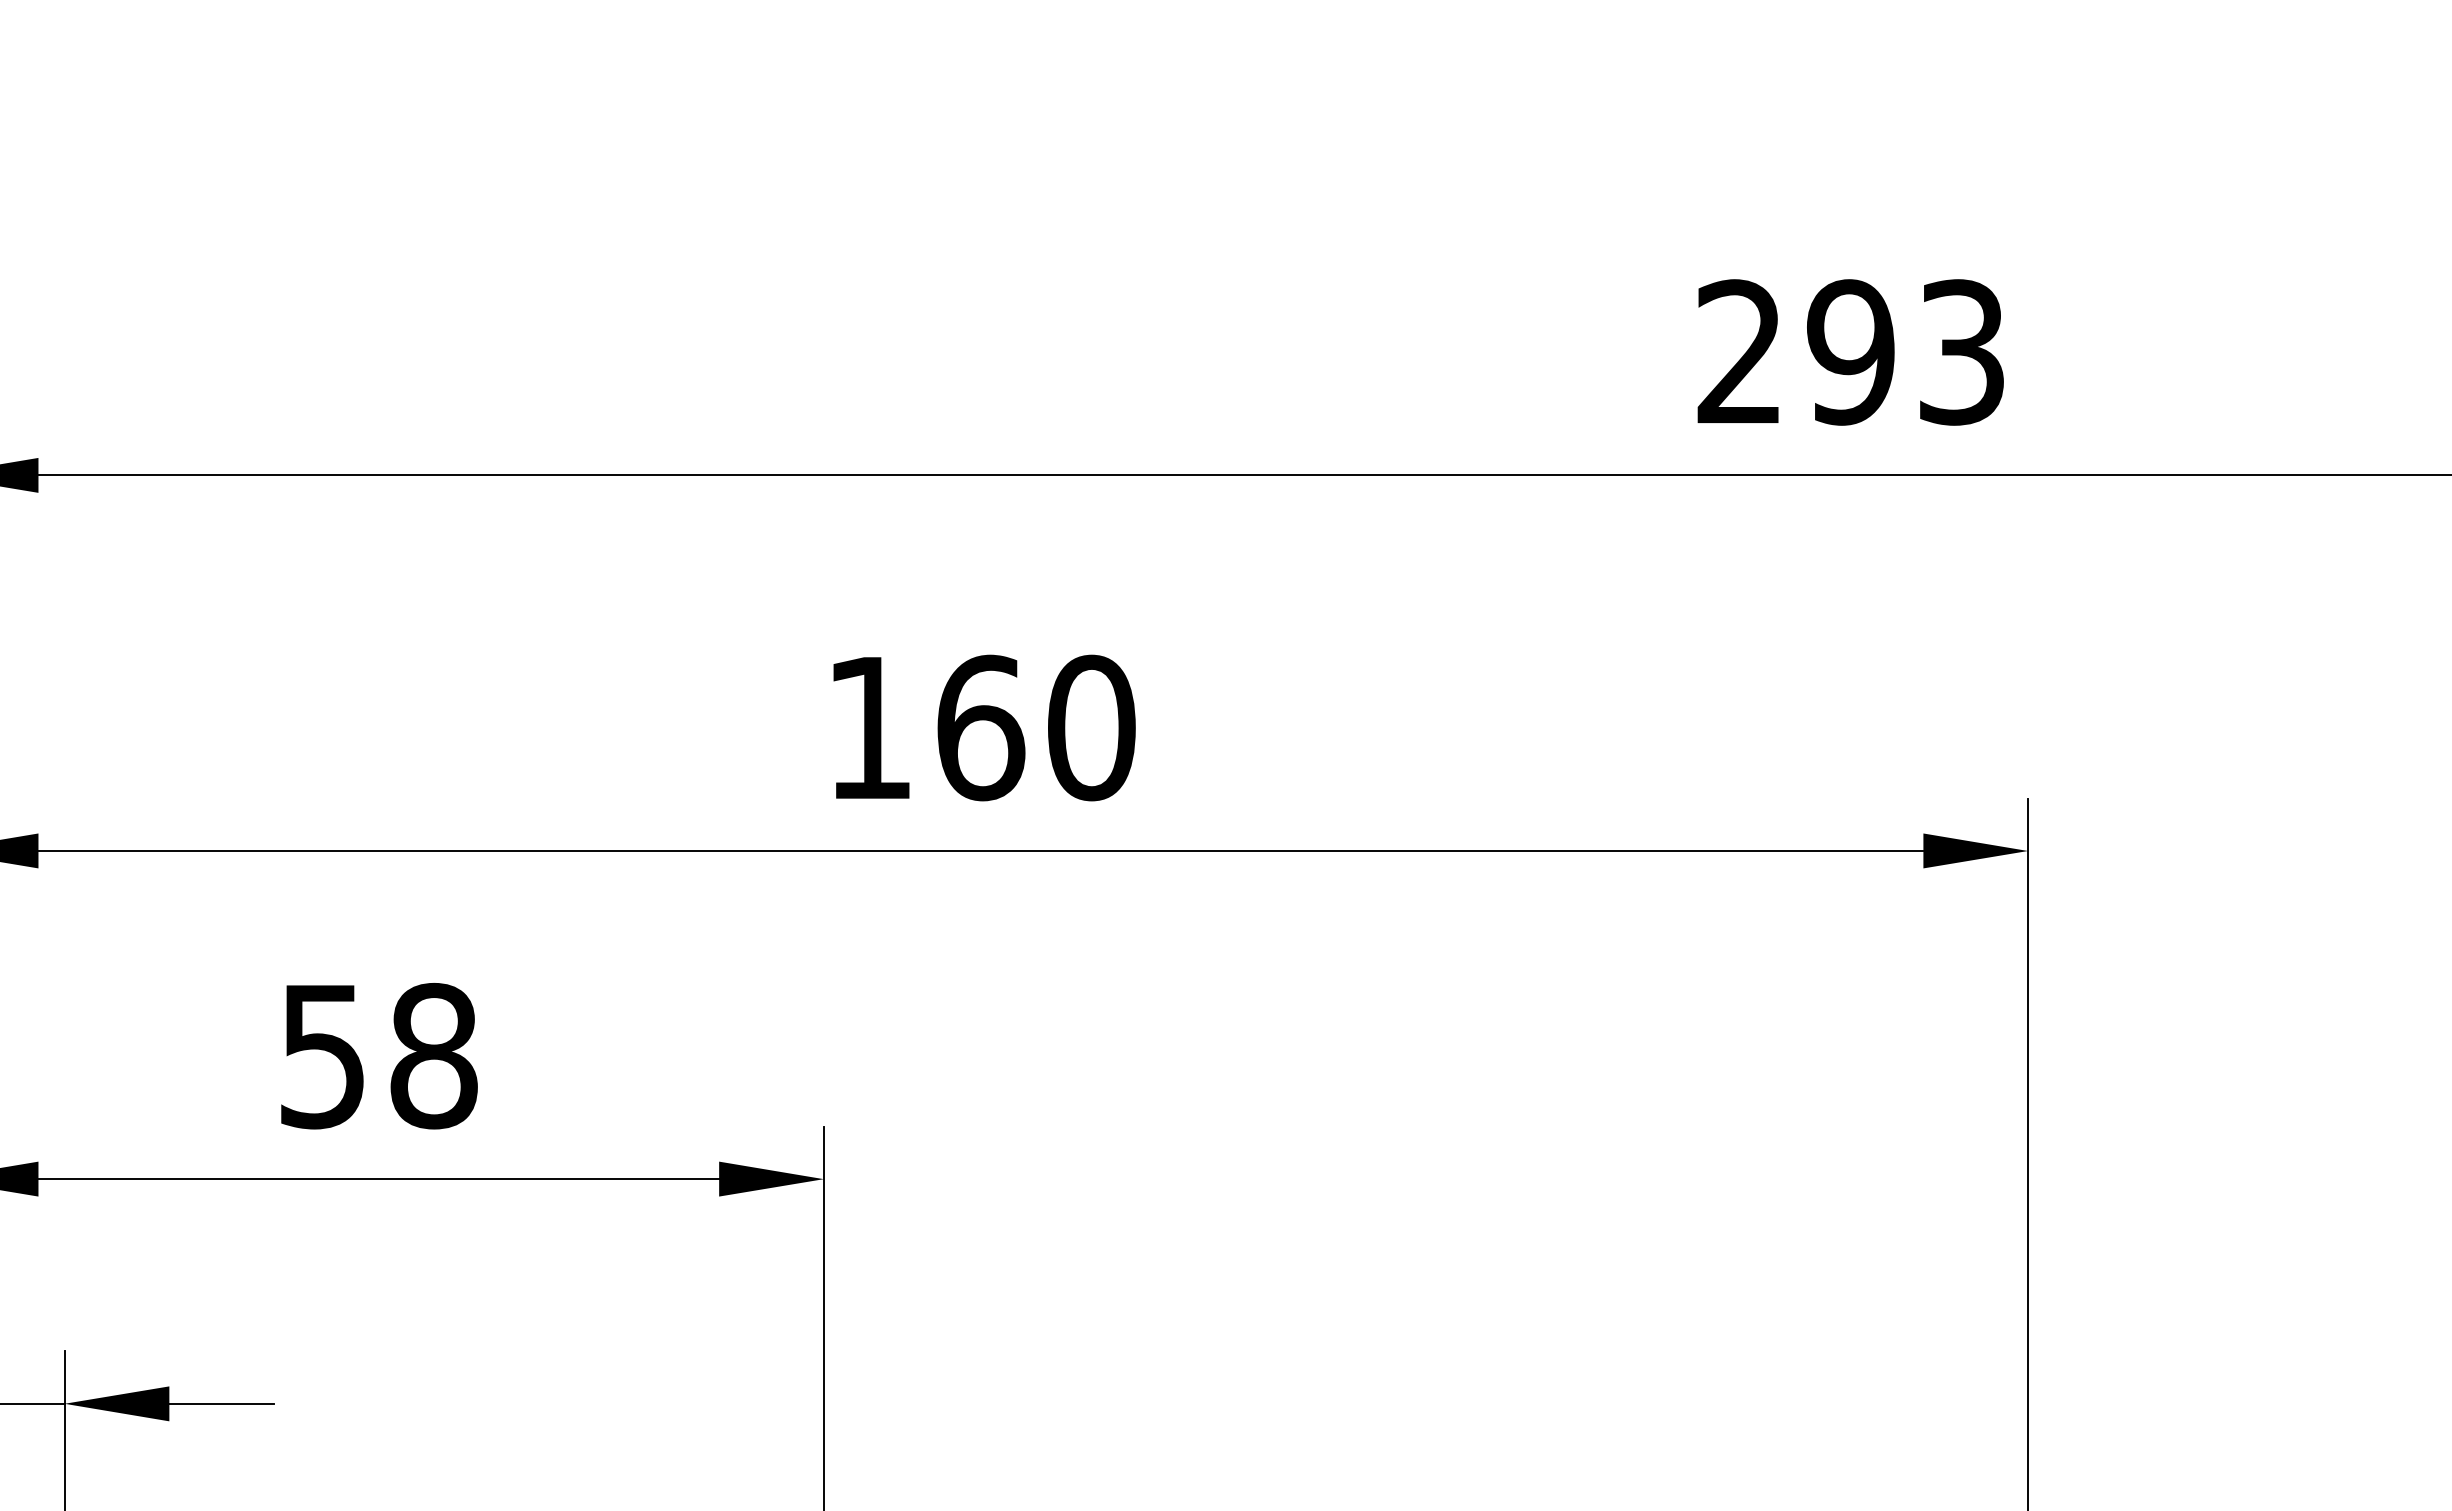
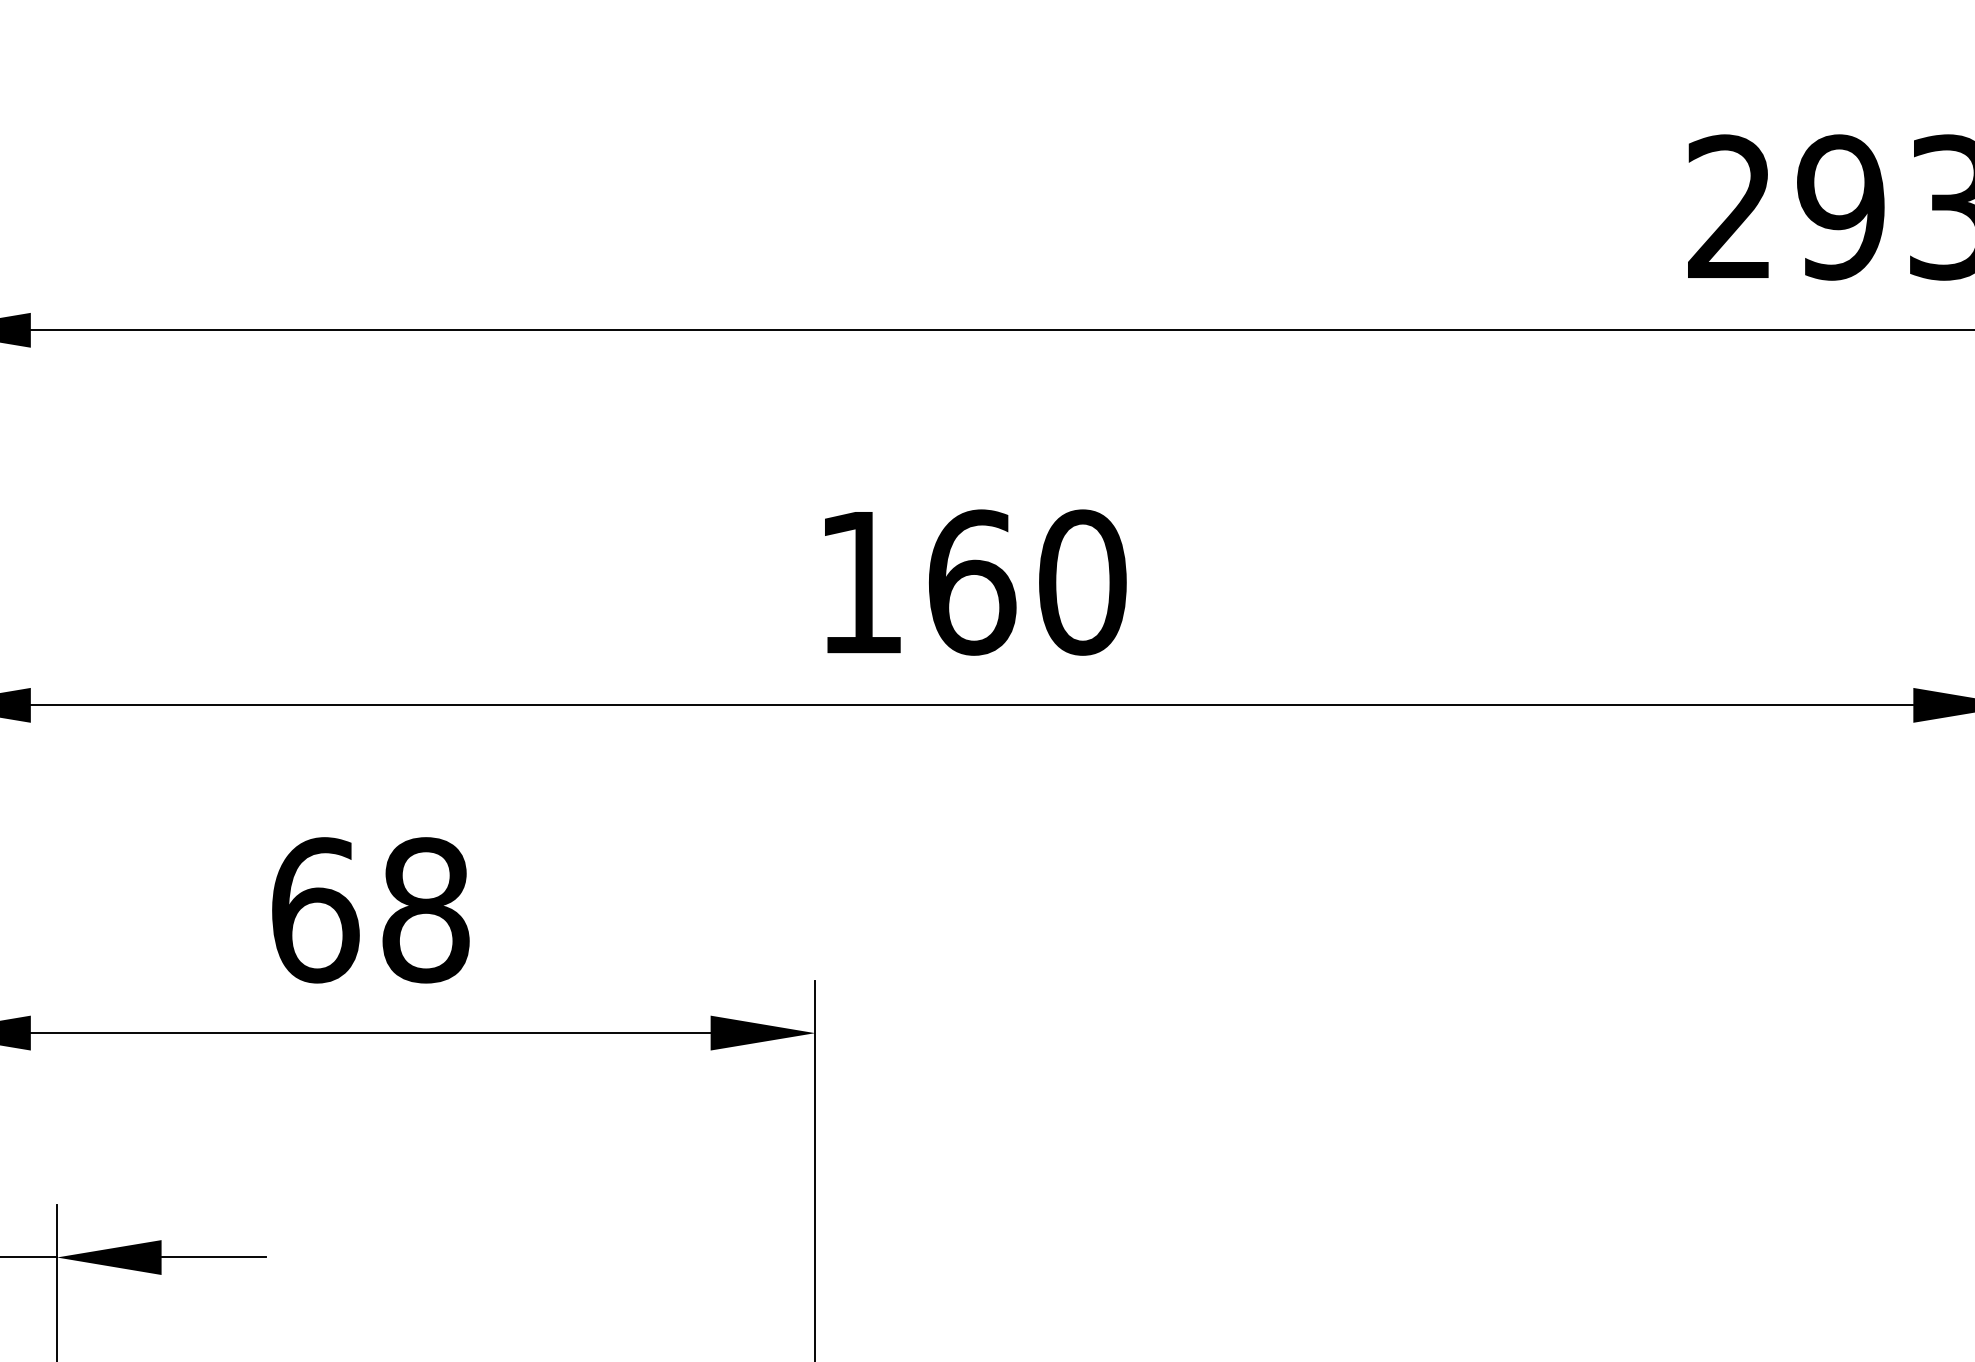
text: (323, 1055) -> (315, 909), 58 -> 68

